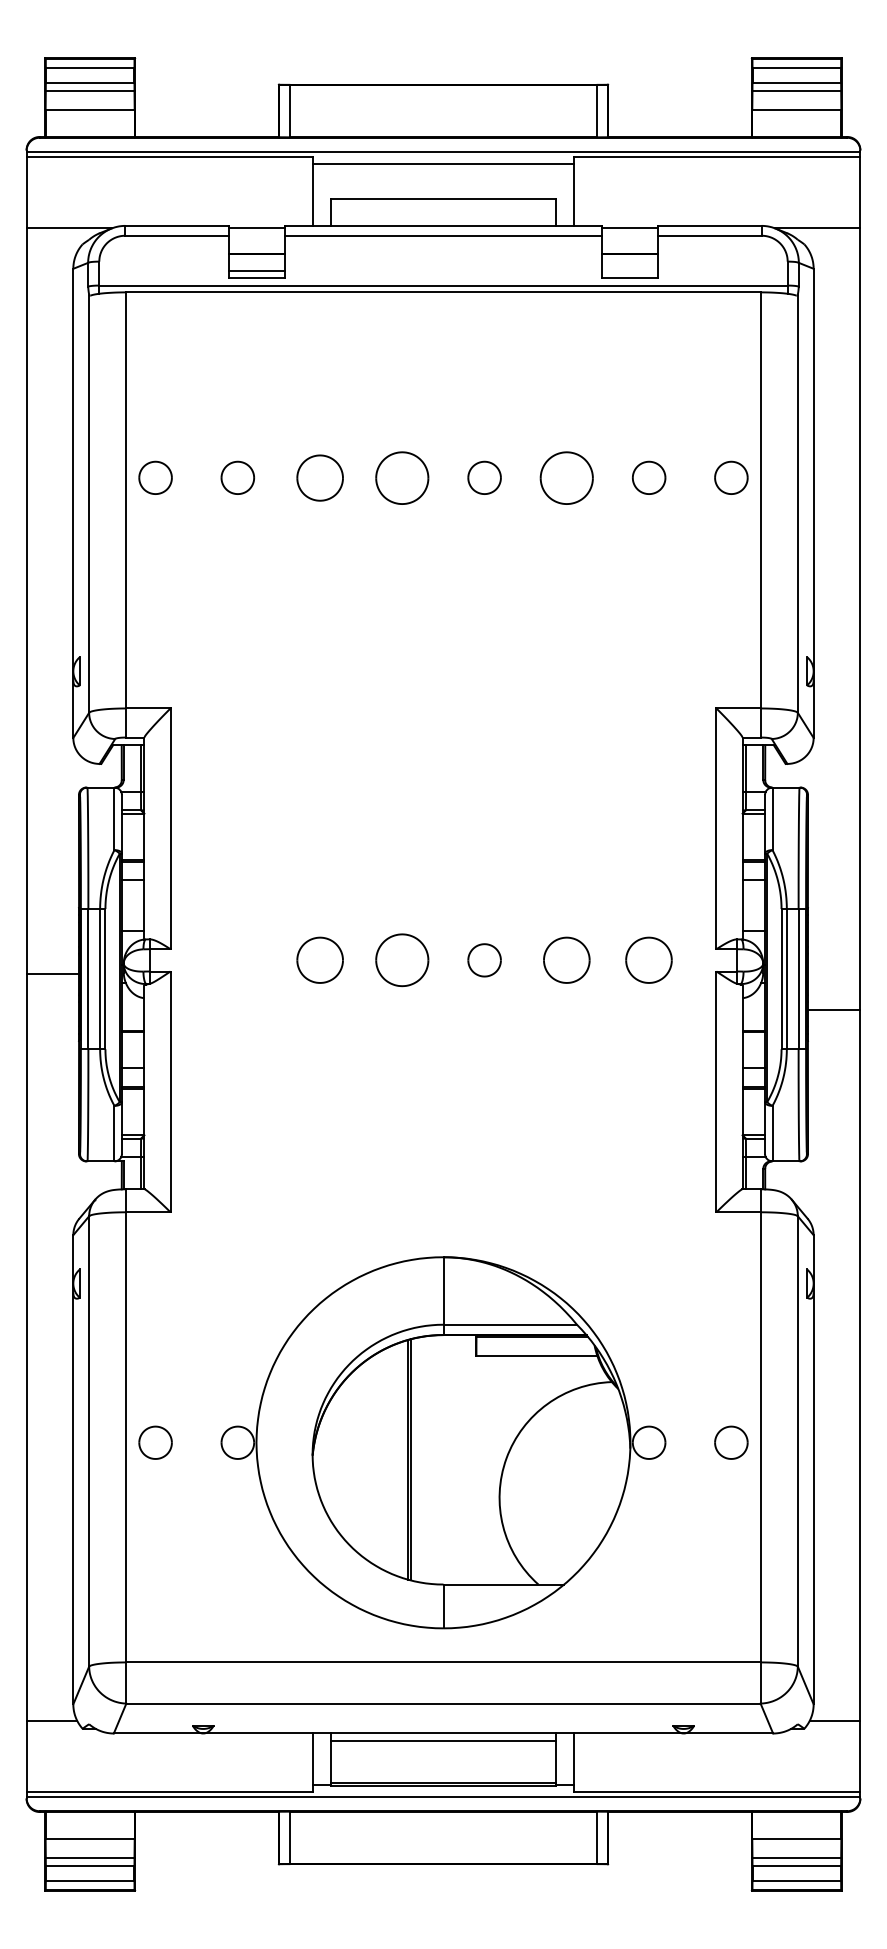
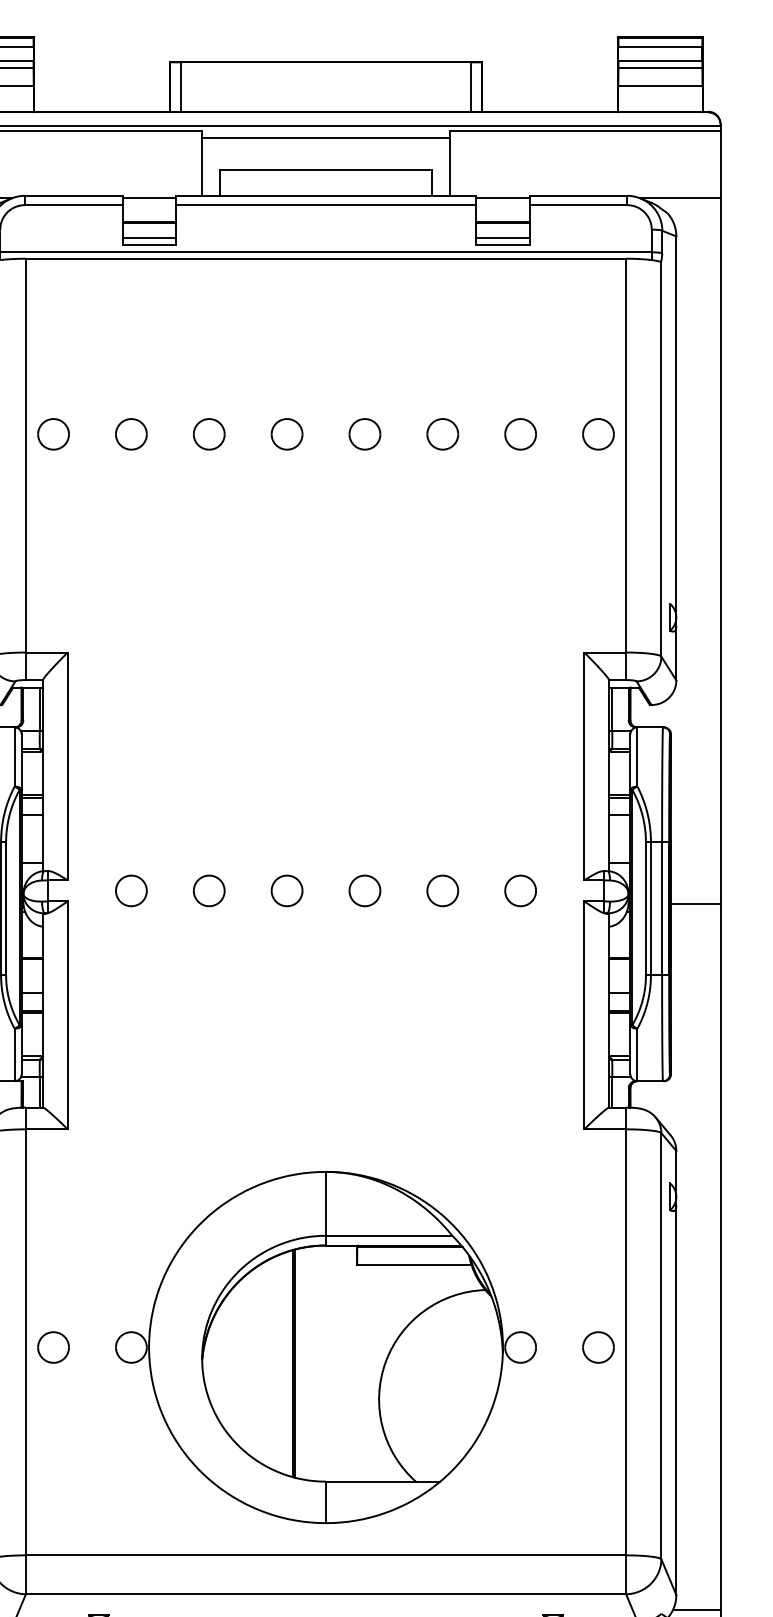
line: (630, 270) -> (503, 238), added
part: (319, 477) -> (208, 433), size x0.71
part: (402, 477) -> (287, 433), size x0.62
part: (566, 477) -> (442, 433), size x0.62
part: (237, 960) -> (131, 891), added
part: (319, 960) -> (208, 891), size x0.71
part: (402, 960) -> (287, 891), size x0.62
part: (566, 960) -> (442, 891), size x0.71
part: (649, 960) -> (520, 891), size x0.71
line: (834, 1010) -> (696, 904), moved

